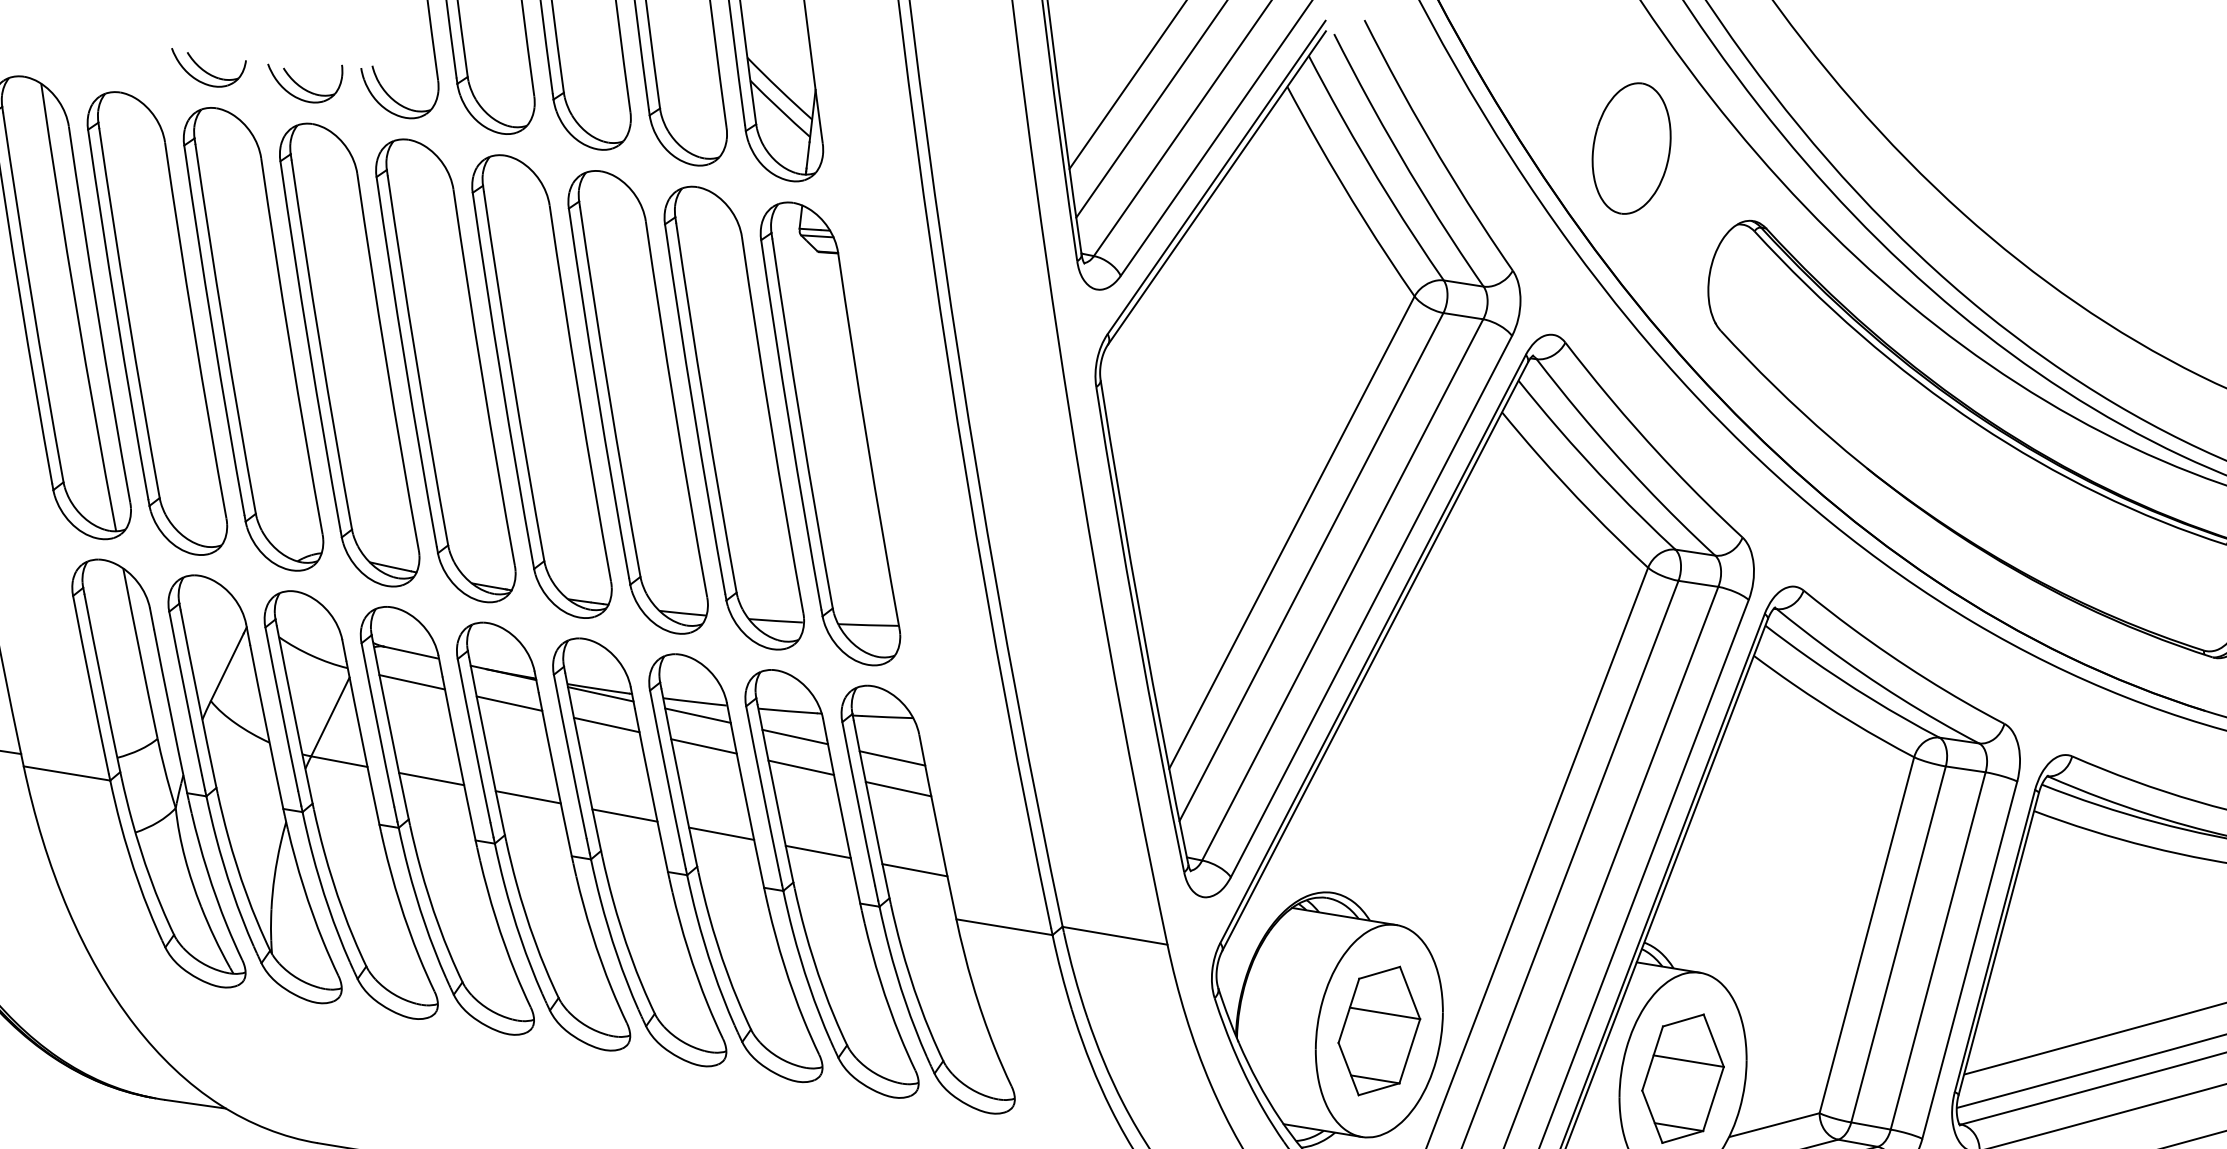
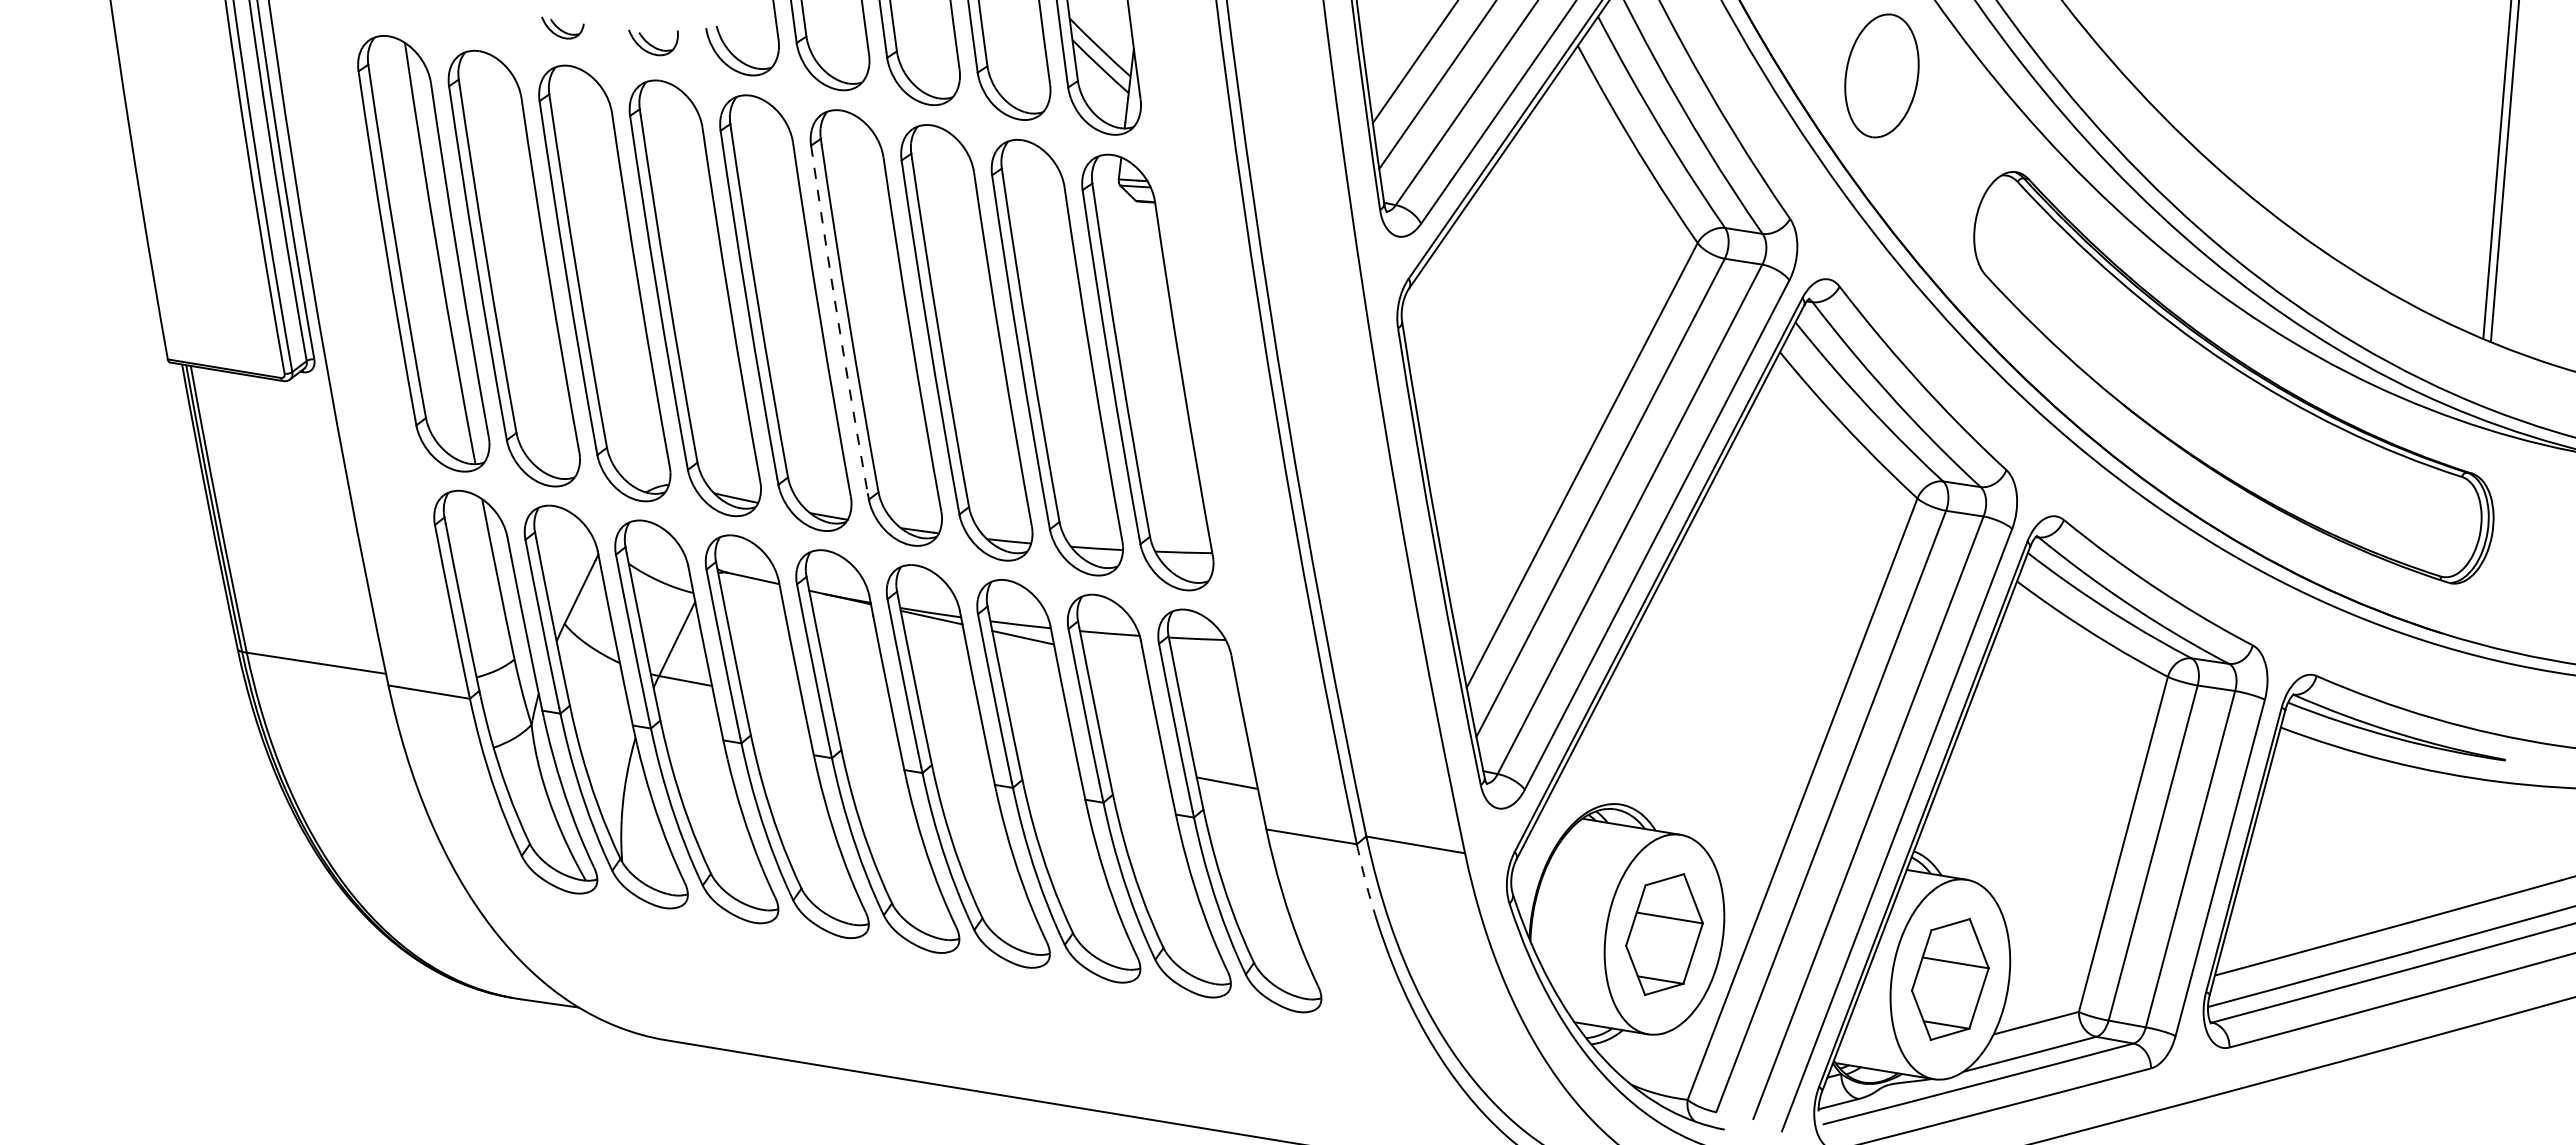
part: (208, 67) -> (562, 27), size x0.6
part: (305, 83) -> (653, 42), size x0.7
part: (1631, 148) -> (1881, 75), moved
arc: (501, 378) -> (838, 320), solid -> dashed
line: (412, 682) -> (754, 606), removed
line: (509, 703) -> (845, 626), removed
line: (606, 724) -> (937, 646), removed
line: (795, 736) -> (1114, 657), removed
line: (703, 746) -> (1028, 666), removed
line: (892, 757) -> (1206, 677), removed
line: (801, 767) -> (1120, 686), removed
line: (431, 779) -> (772, 697), removed
line: (898, 788) -> (1211, 706), removed
line: (528, 797) -> (863, 714), removed
line: (625, 815) -> (954, 731), removed
line: (721, 833) -> (1045, 748), removed
line: (818, 851) -> (1136, 765), removed
arc: (1061, 972) -> (1365, 879), solid -> dashed

